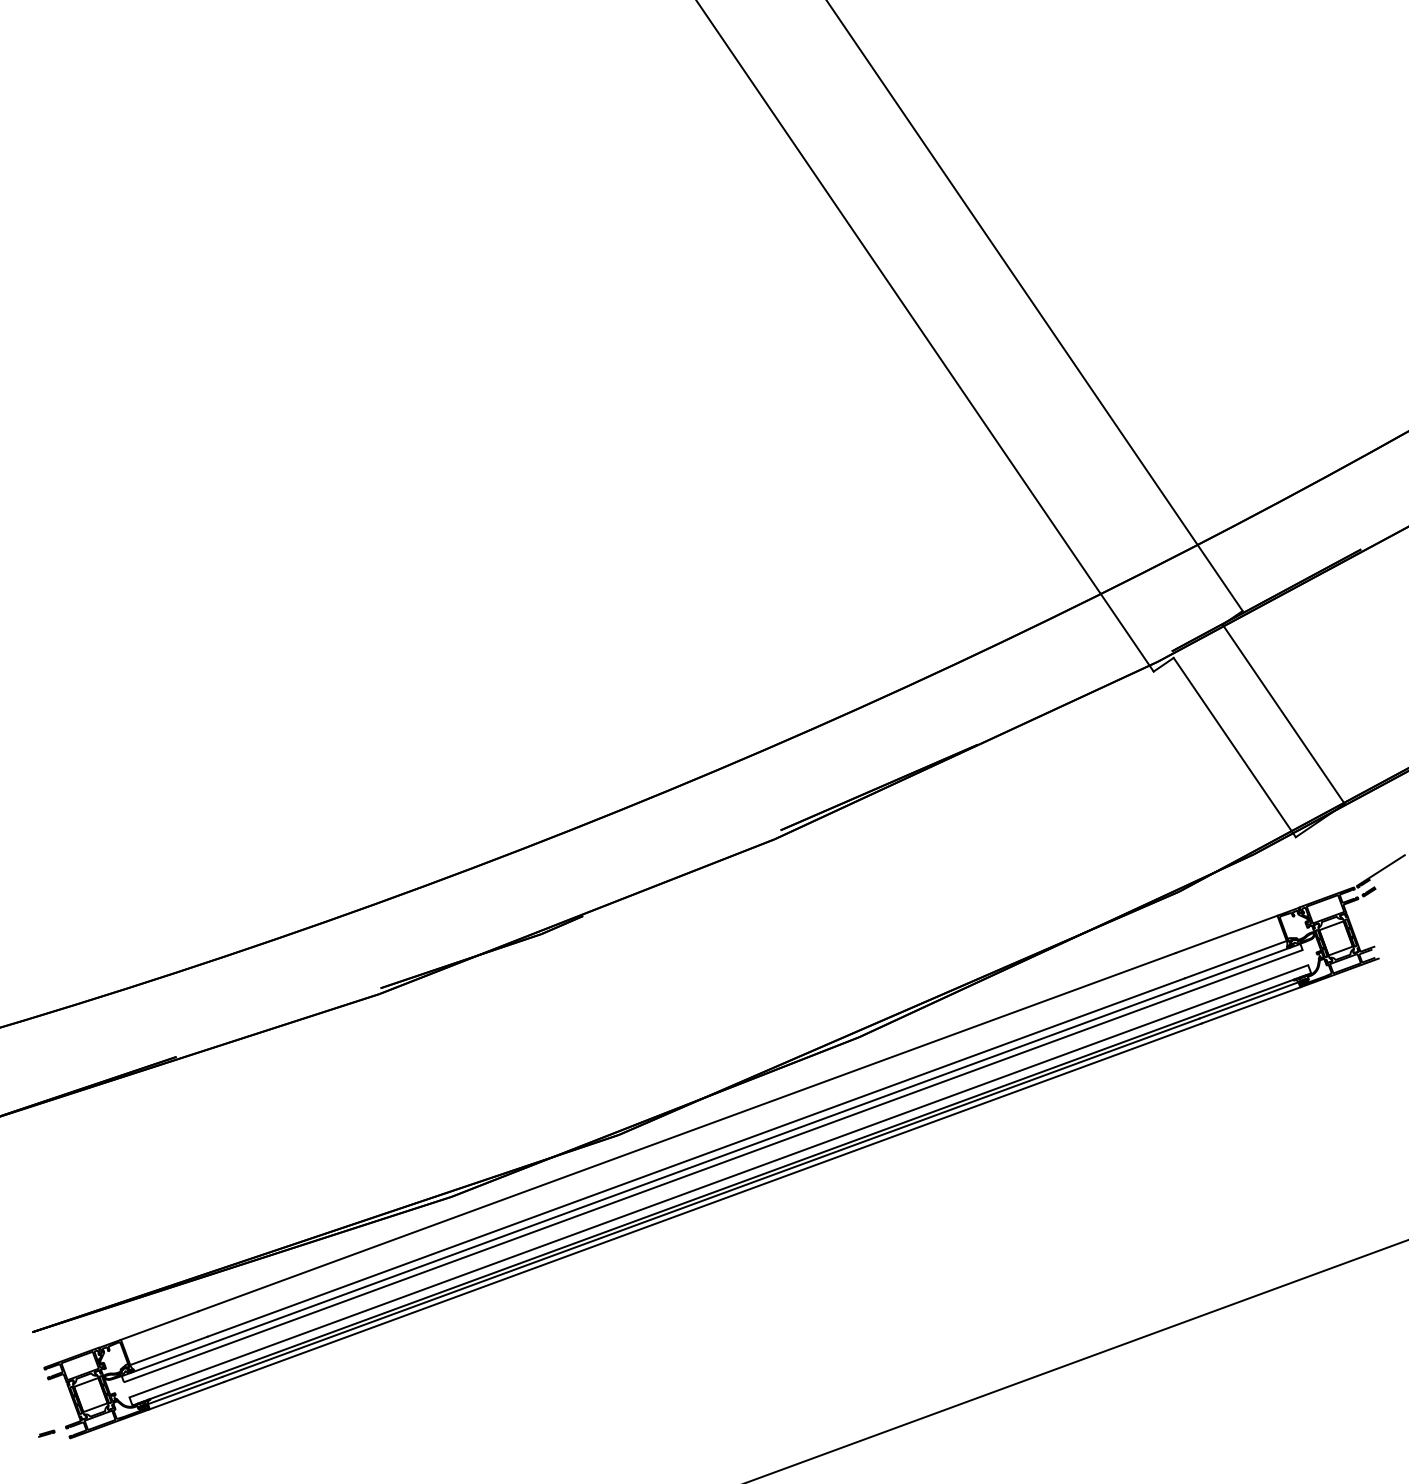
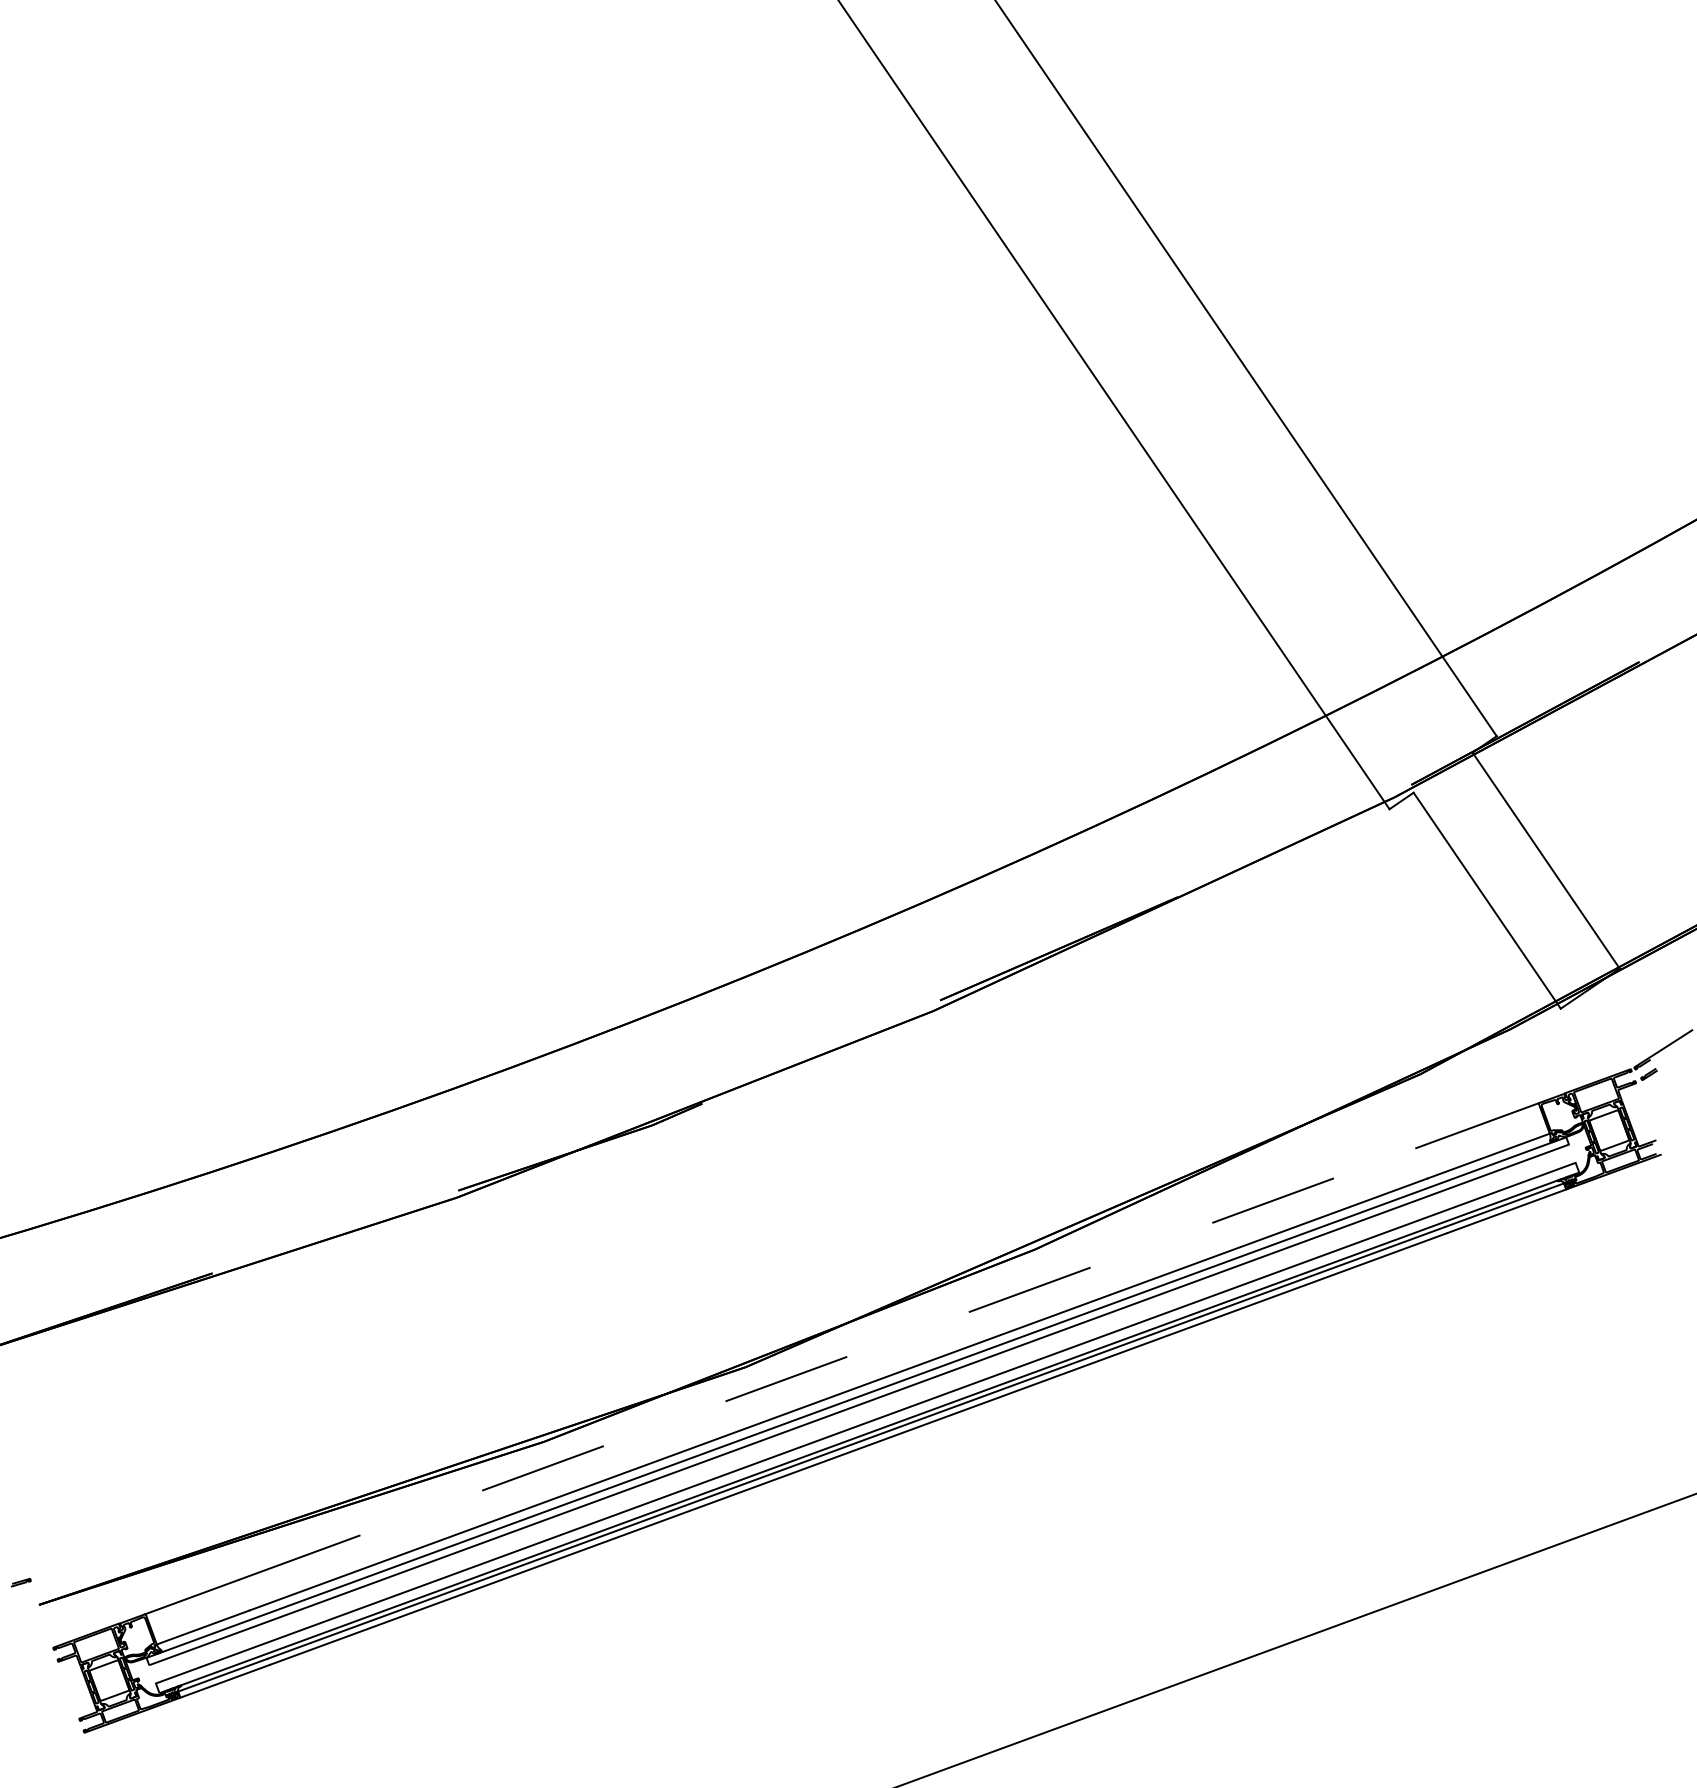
line: (687, 1132) -> (828, 1364), solid -> dashed
curve: (46, 1433) -> (21, 1582), moved

